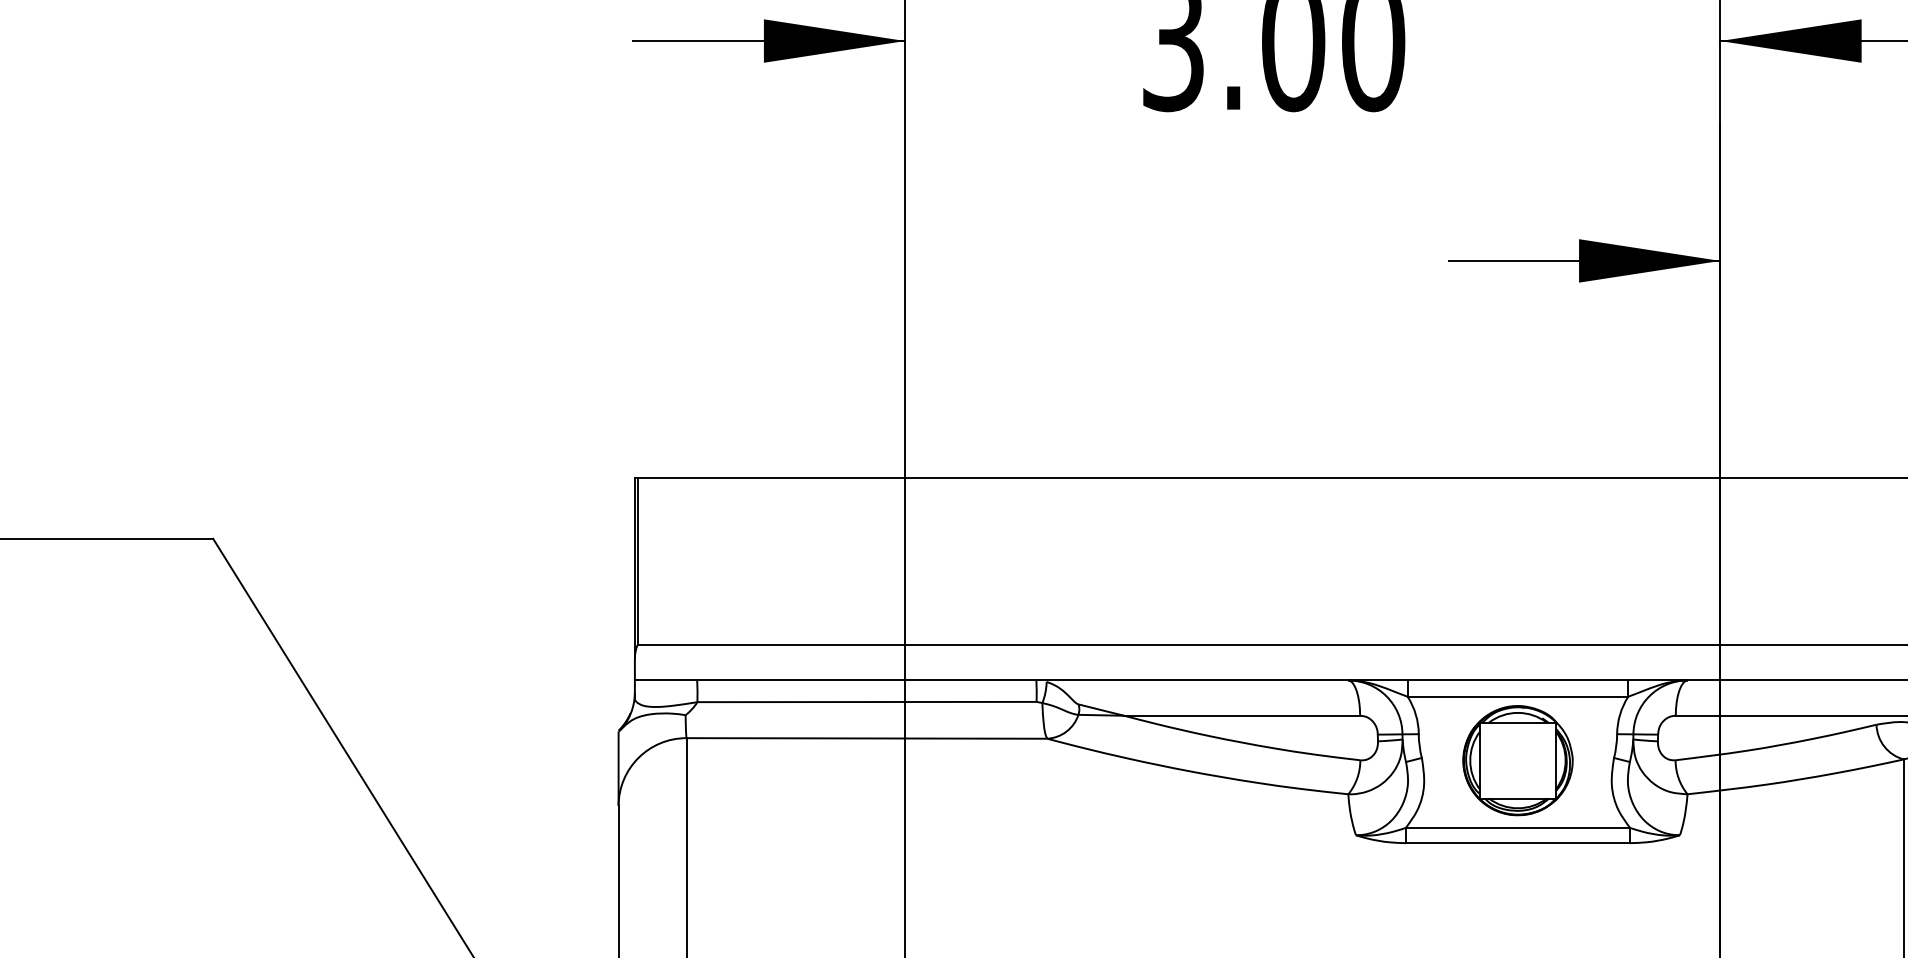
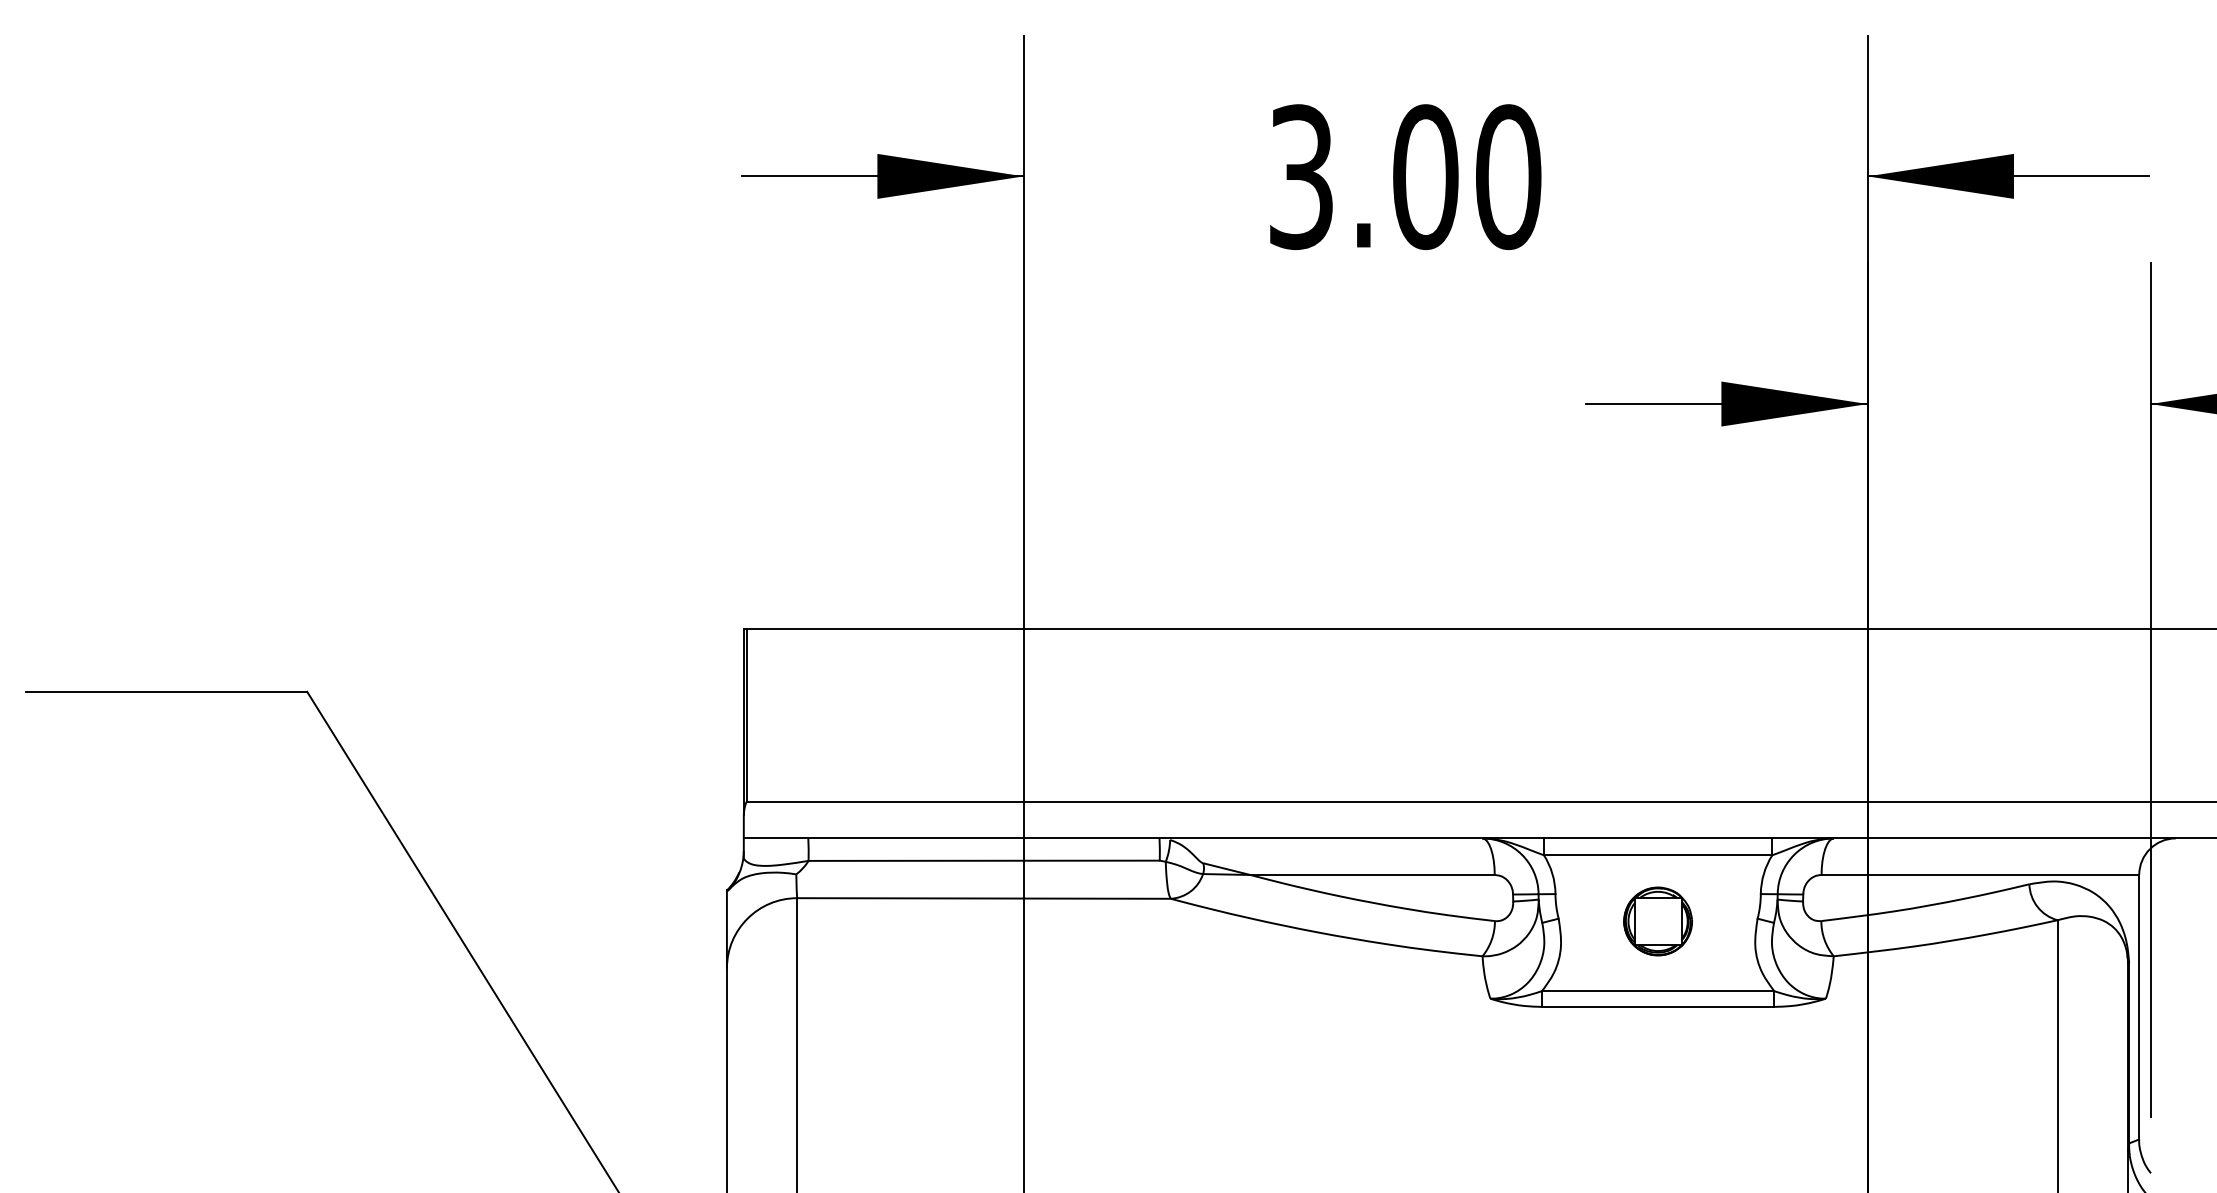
part: (1517, 760) -> (1657, 921), size x0.6

